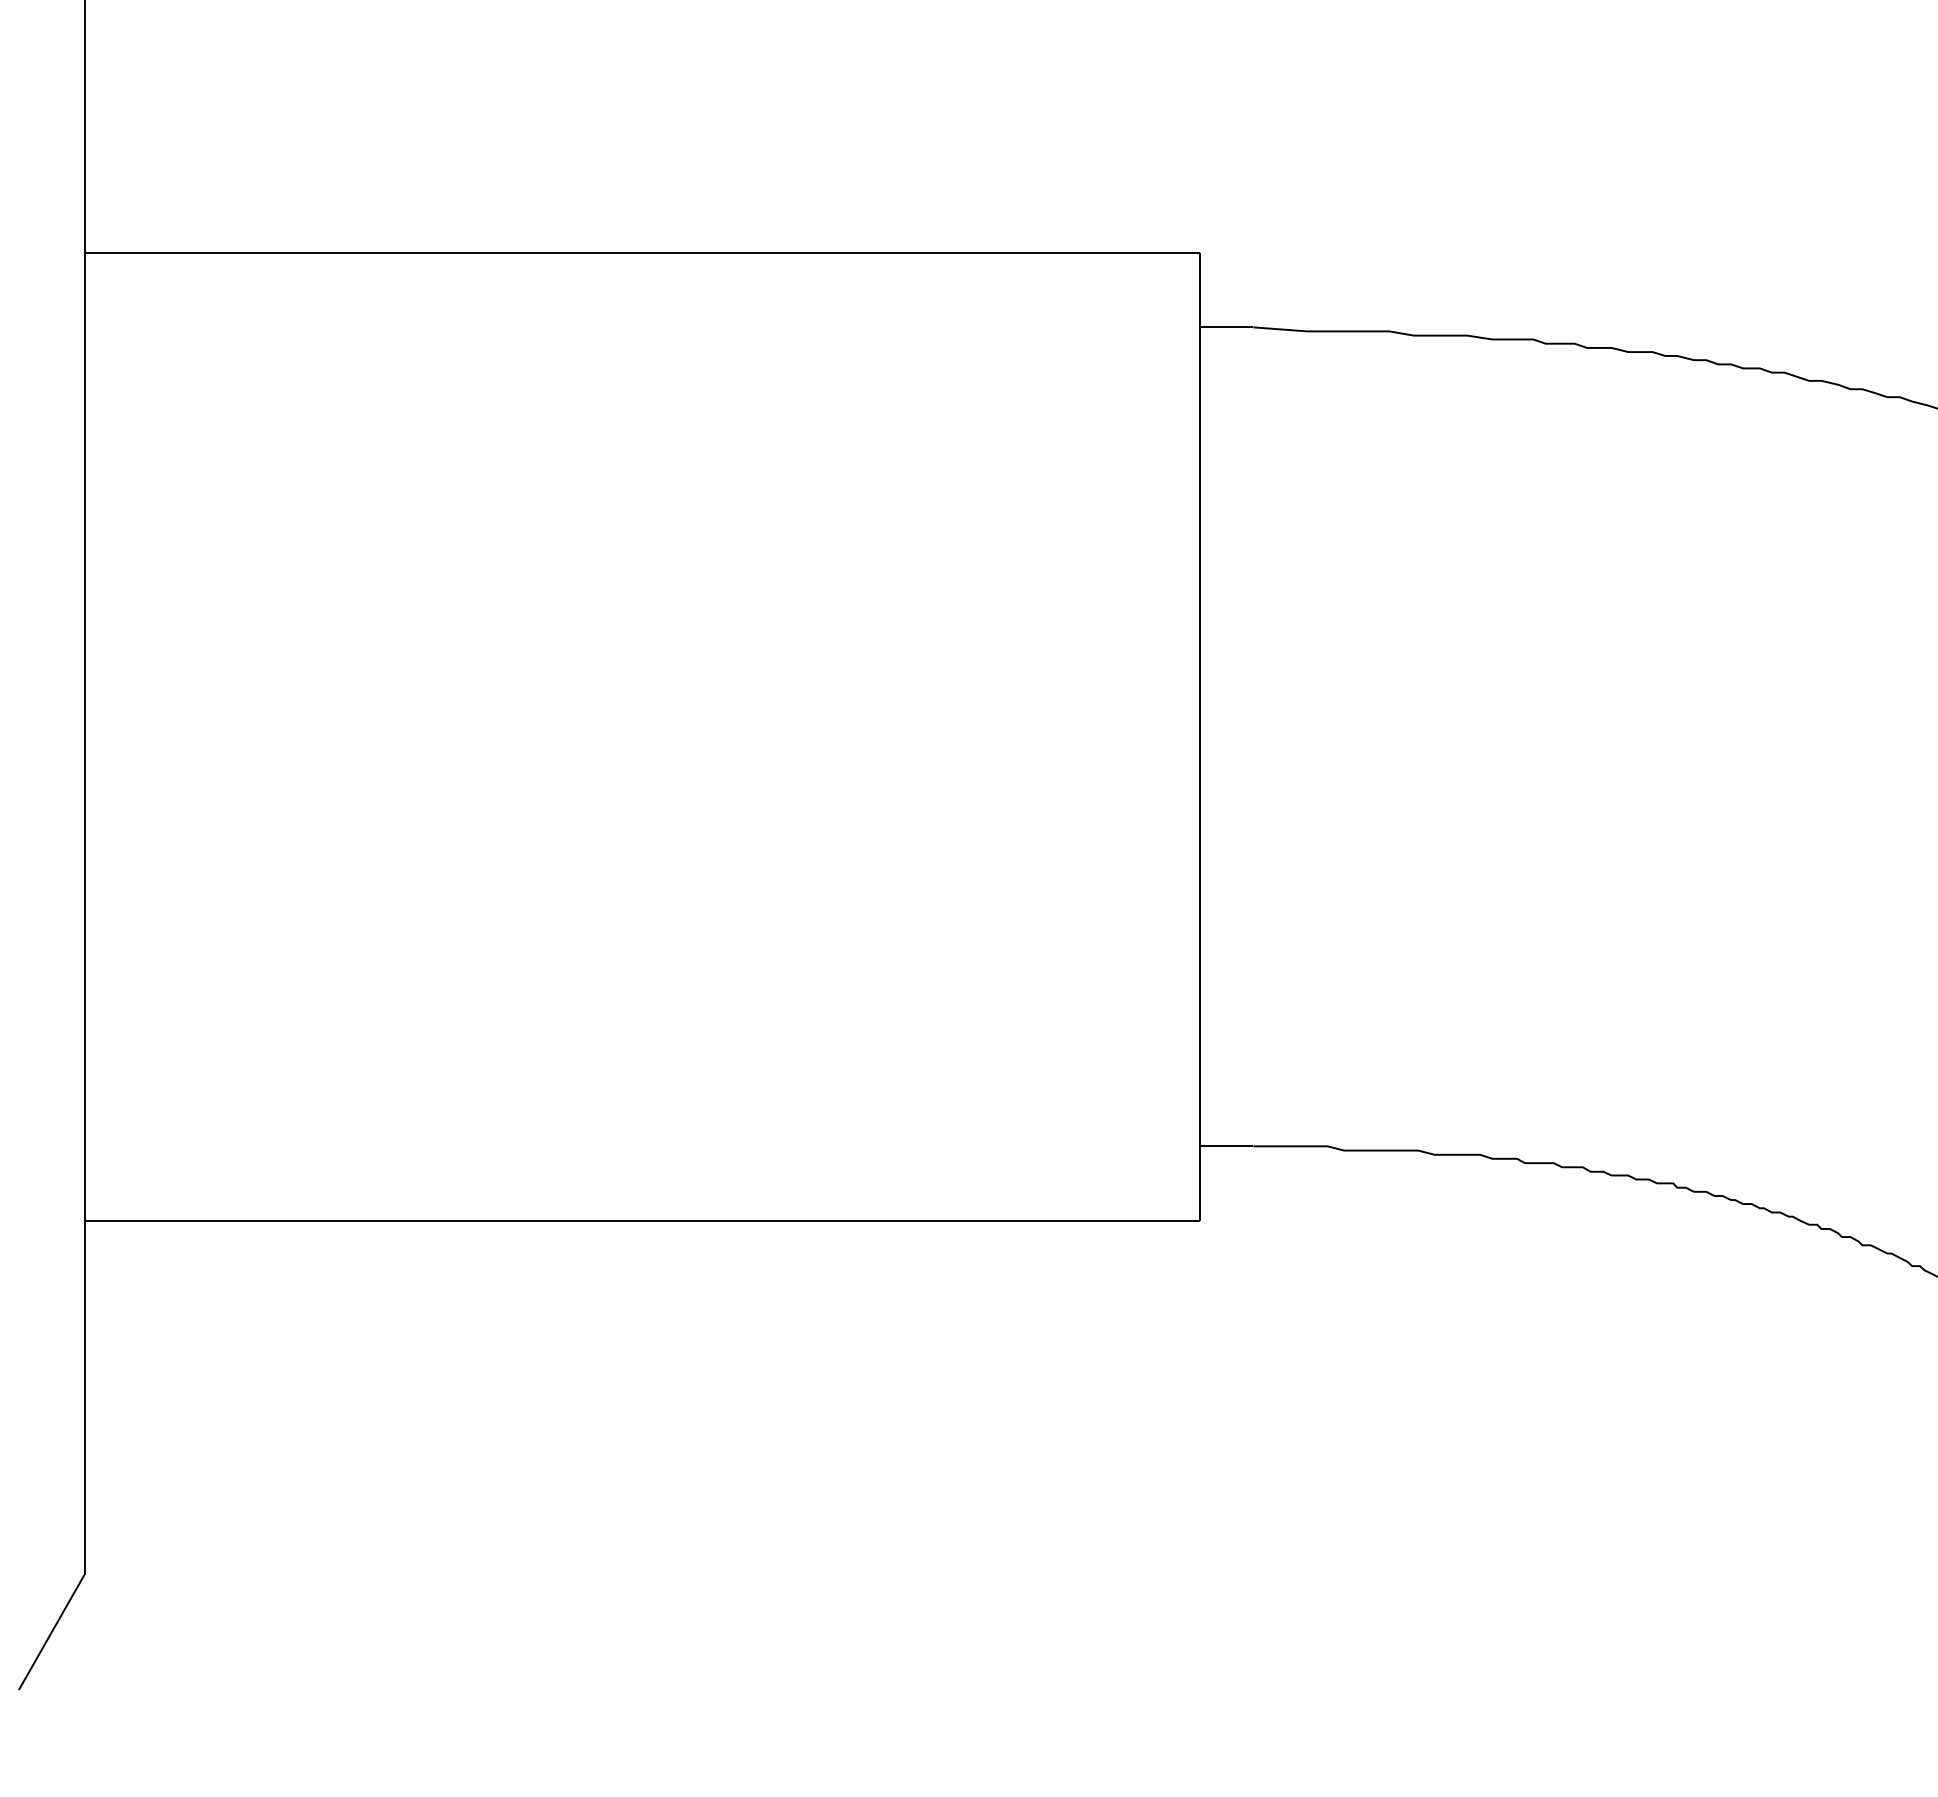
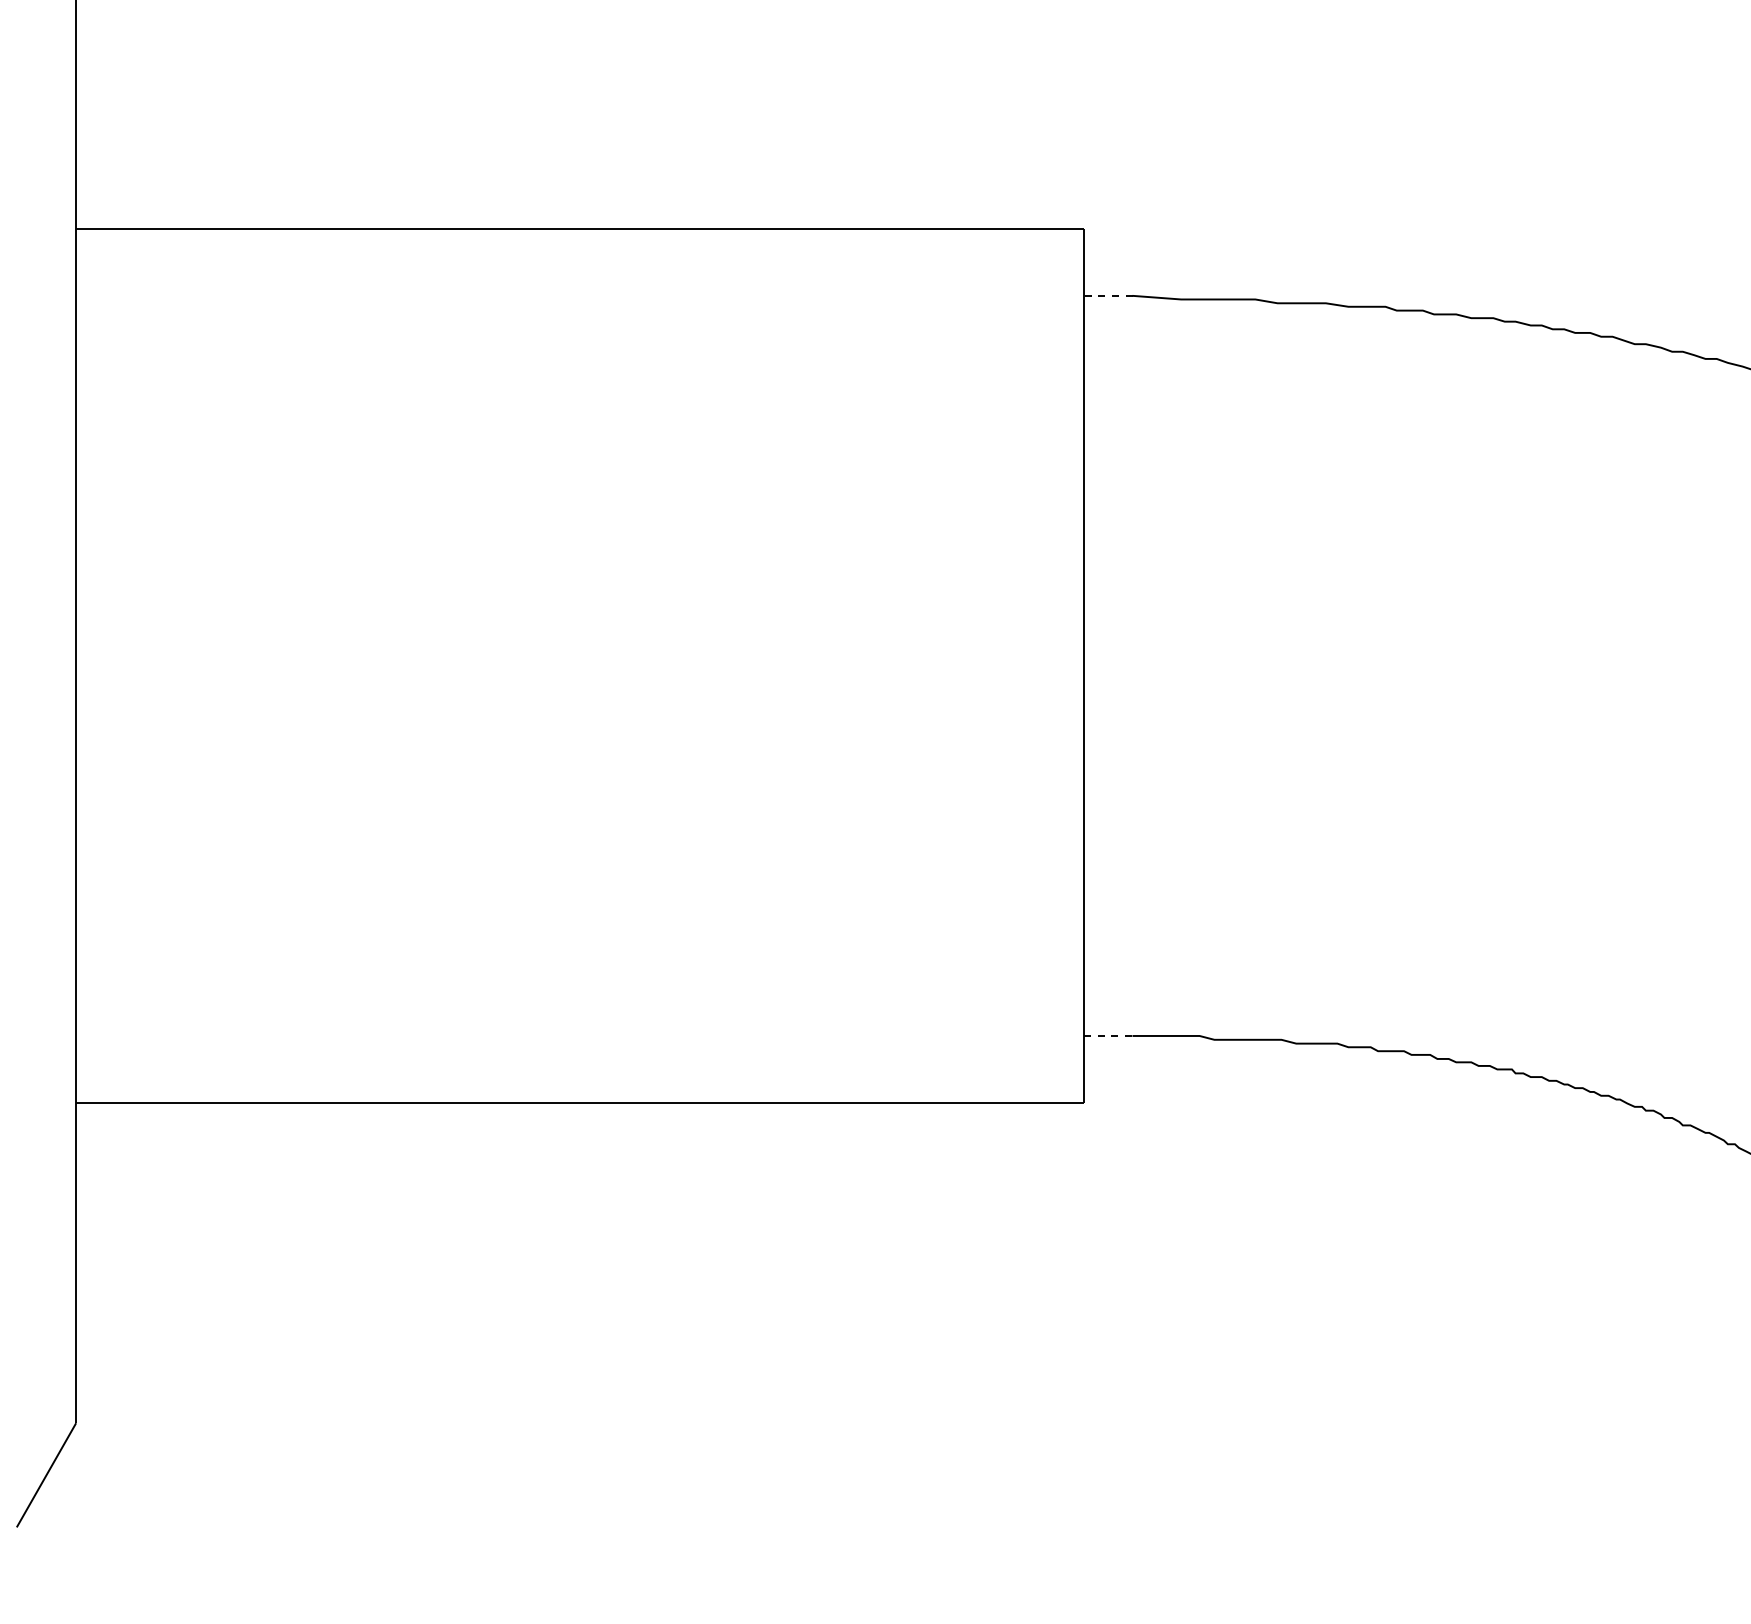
line: (1225, 326) -> (1107, 295), solid -> dashed
line: (1226, 1145) -> (1108, 1035), solid -> dashed

